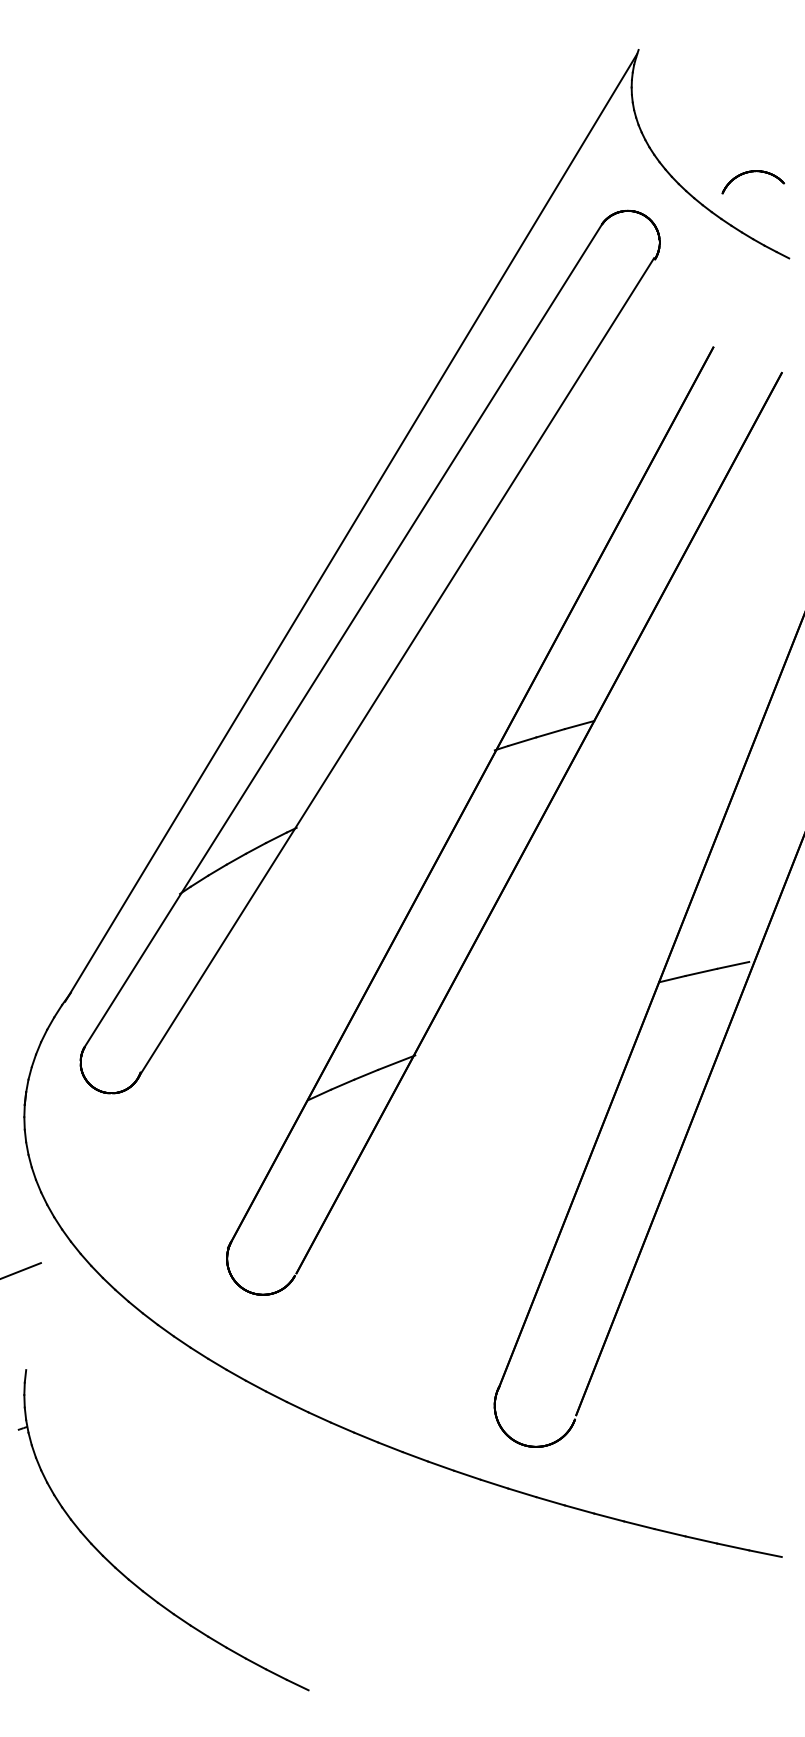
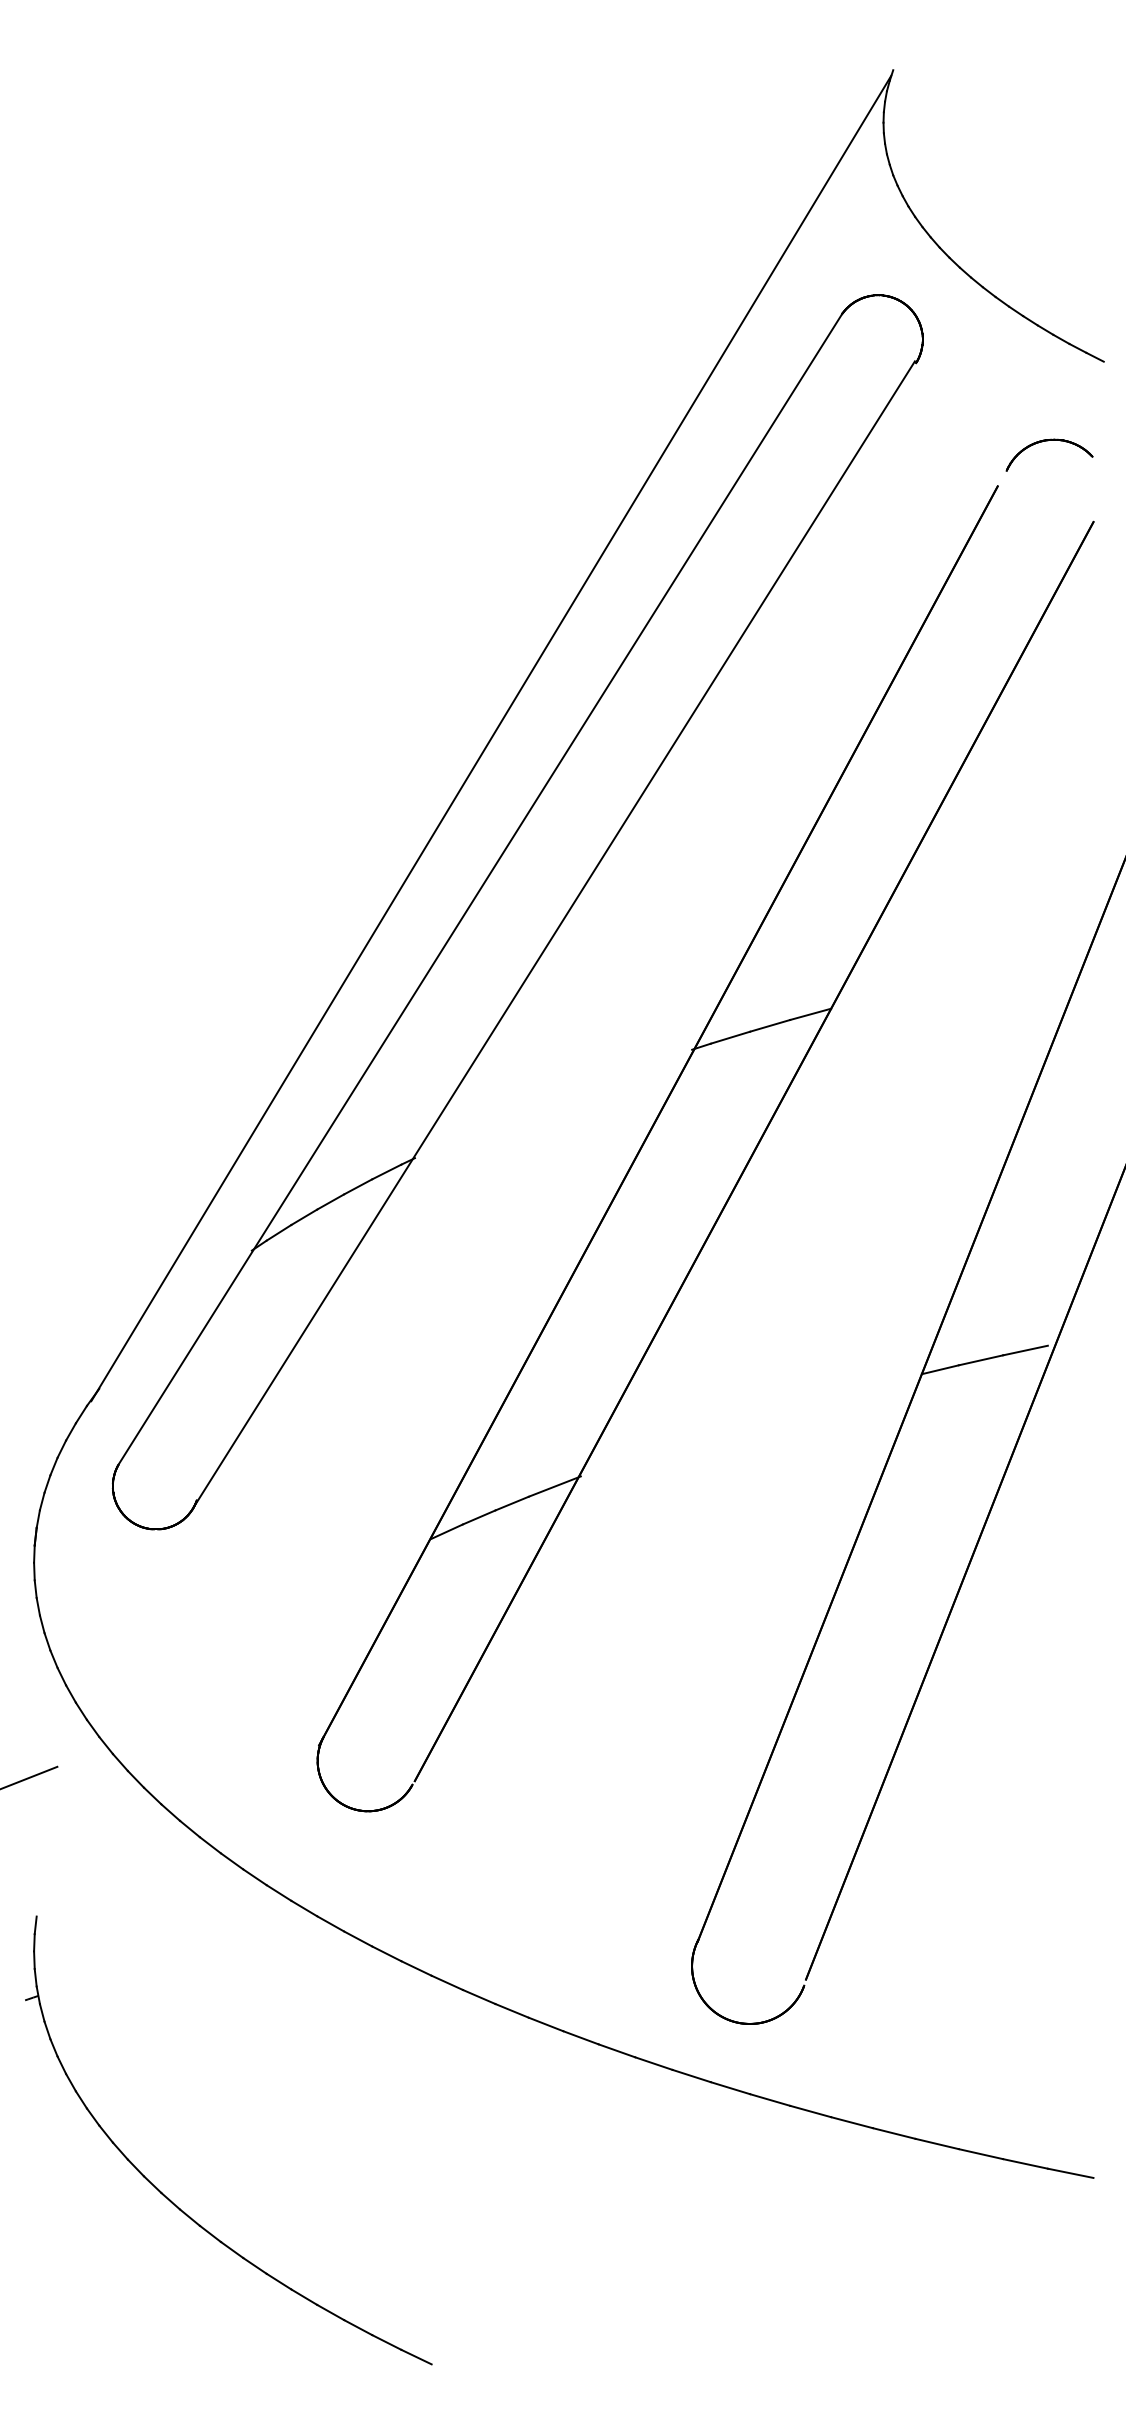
part: (752, 172) -> (1048, 441), moved

